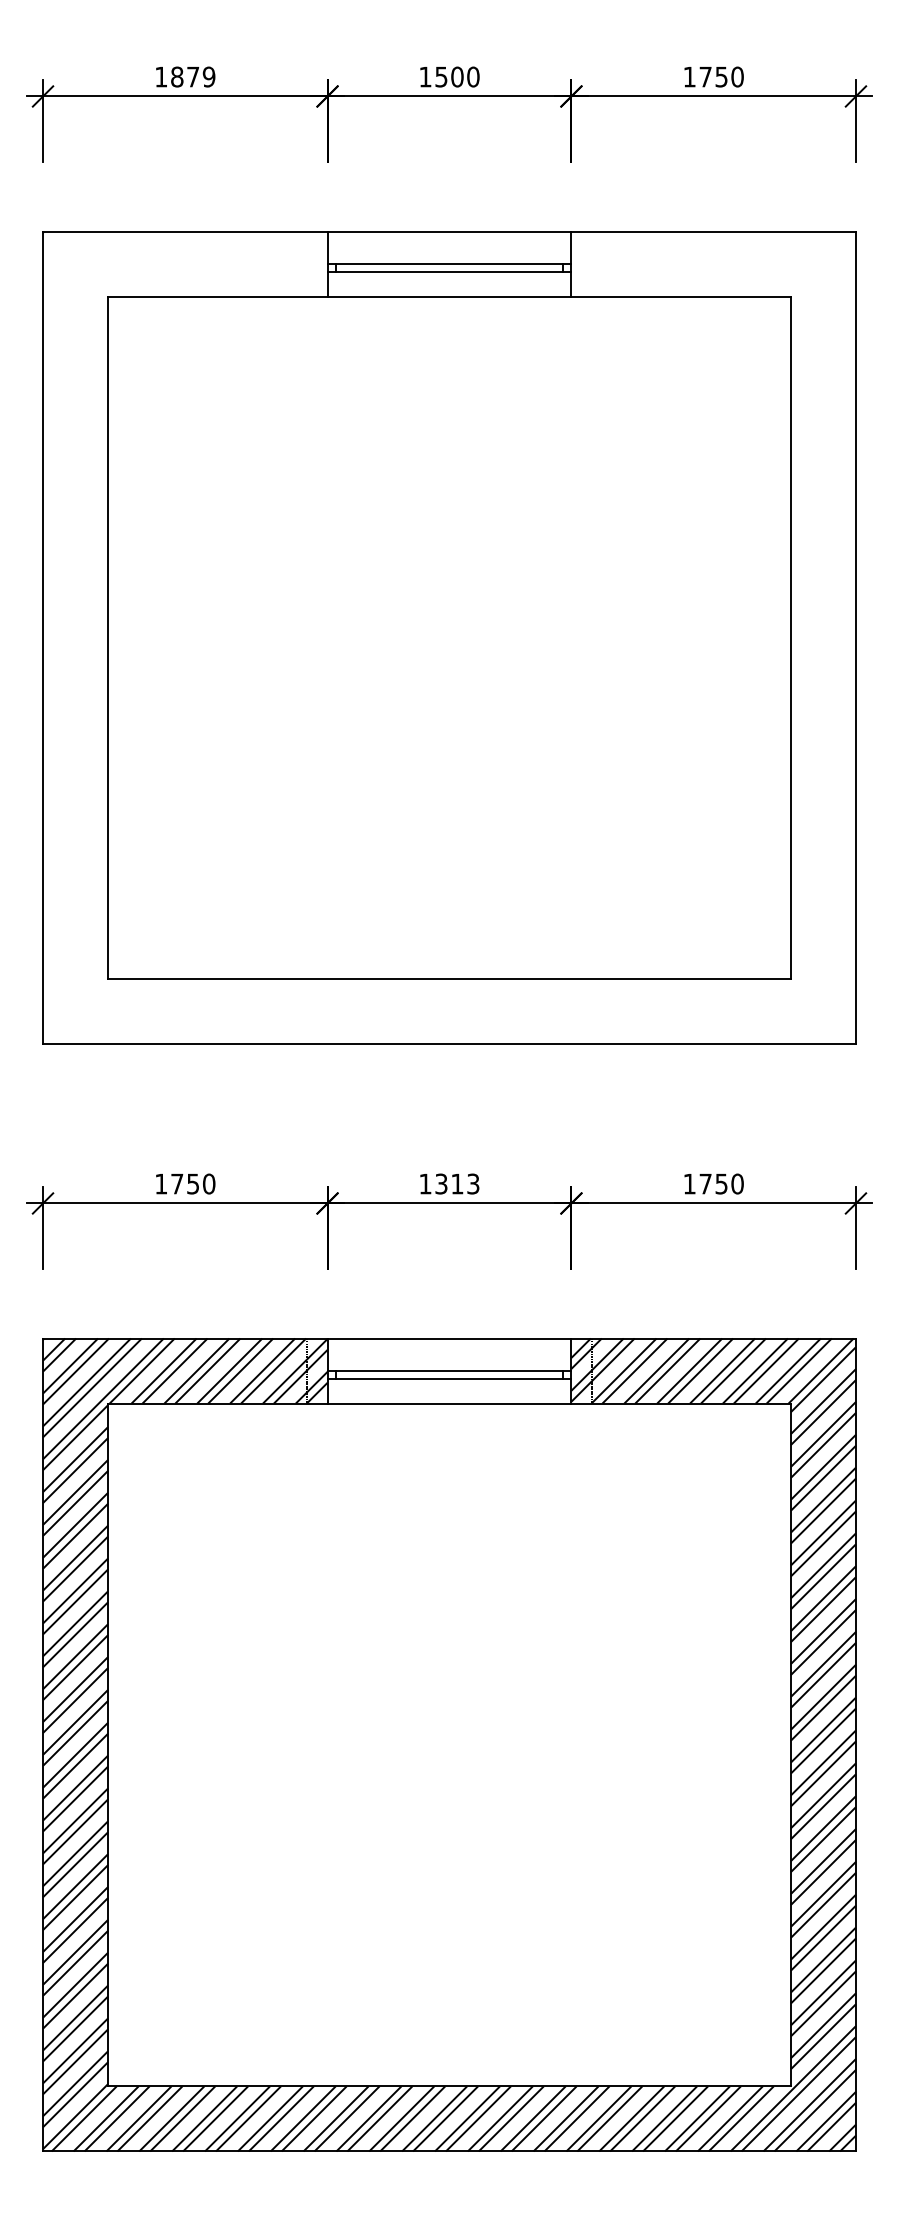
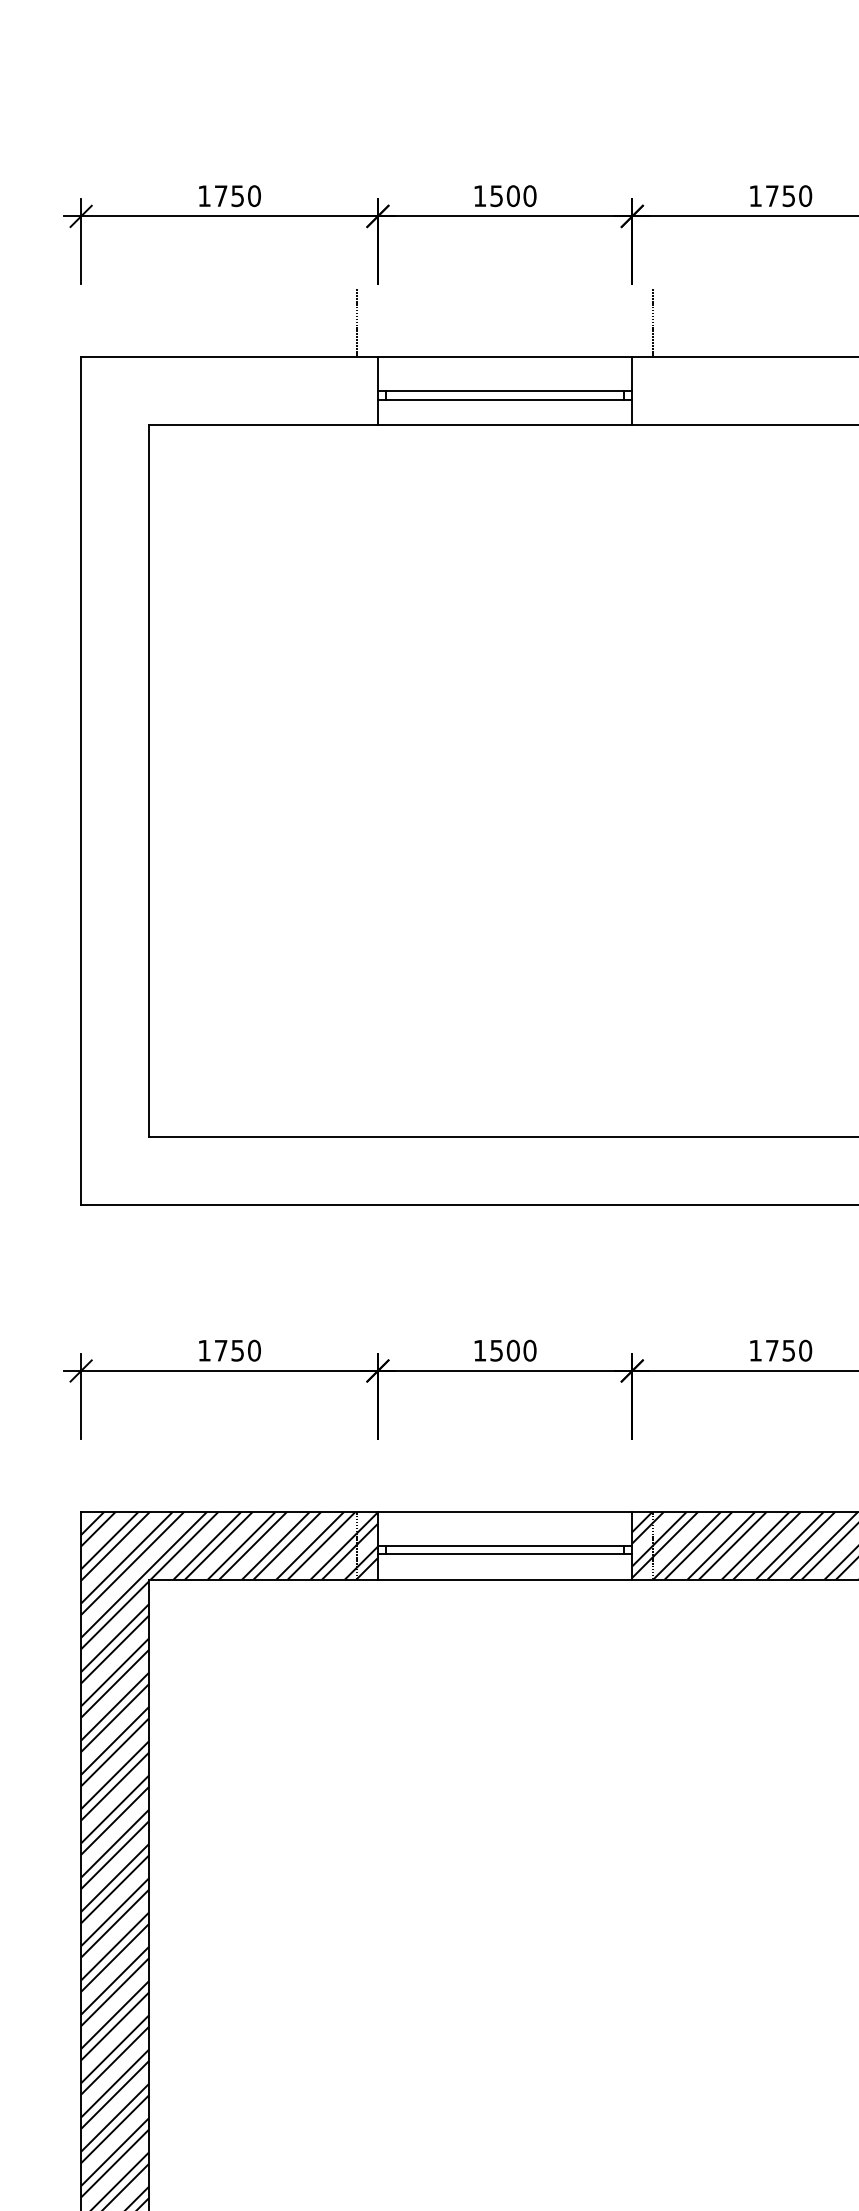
text: (193, 76) -> (238, 195), 1879 -> 1750
line: (307, 198) -> (357, 322), added
line: (591, 198) -> (653, 322), added
text: (457, 1183) -> (513, 1350), 1313 -> 1500

